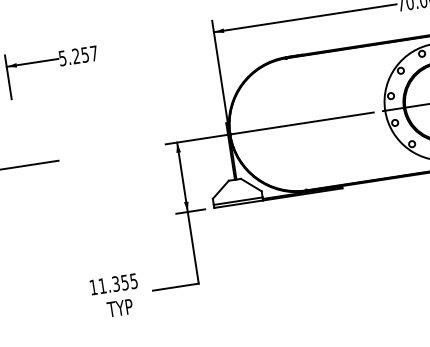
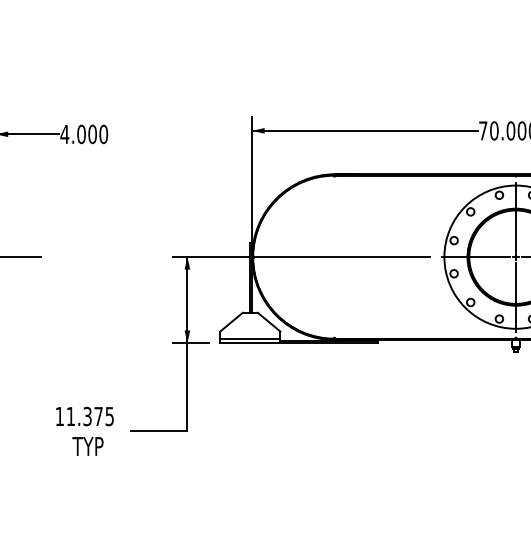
text: (78, 56) -> (84, 134), 5.257 -> 4.000
text: (124, 282) -> (98, 416), 11.355 -> 11.375

